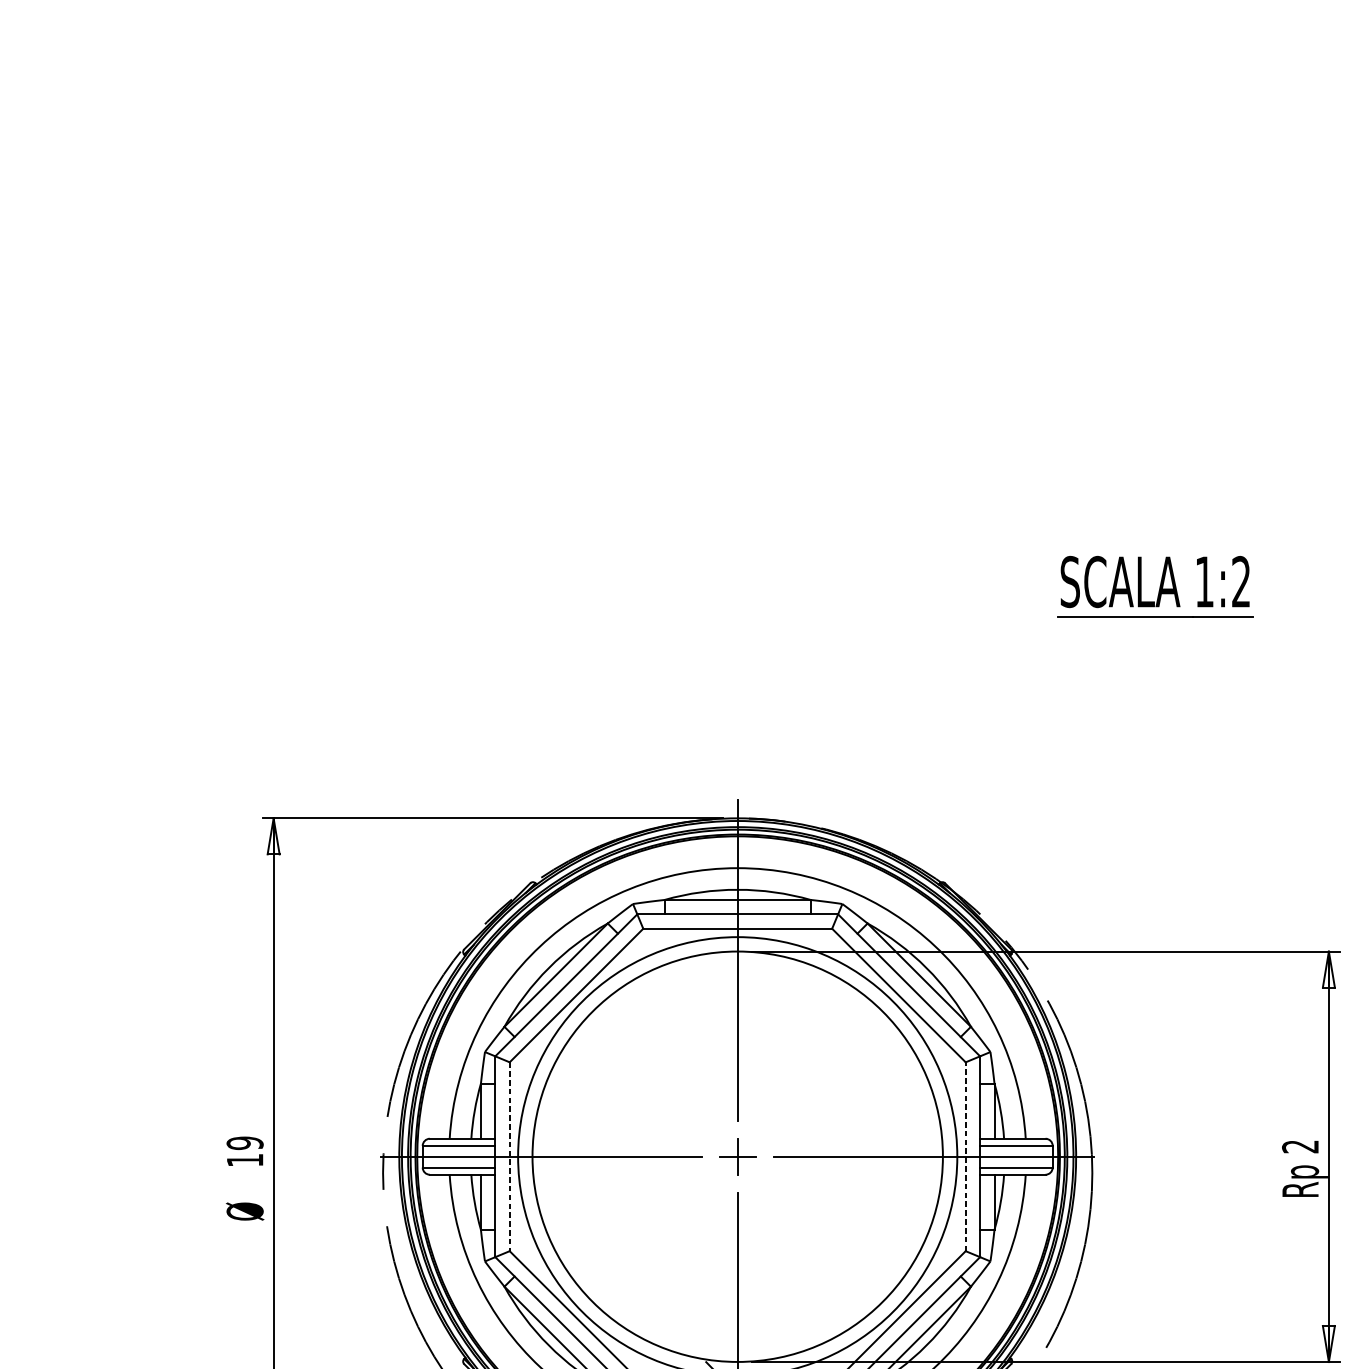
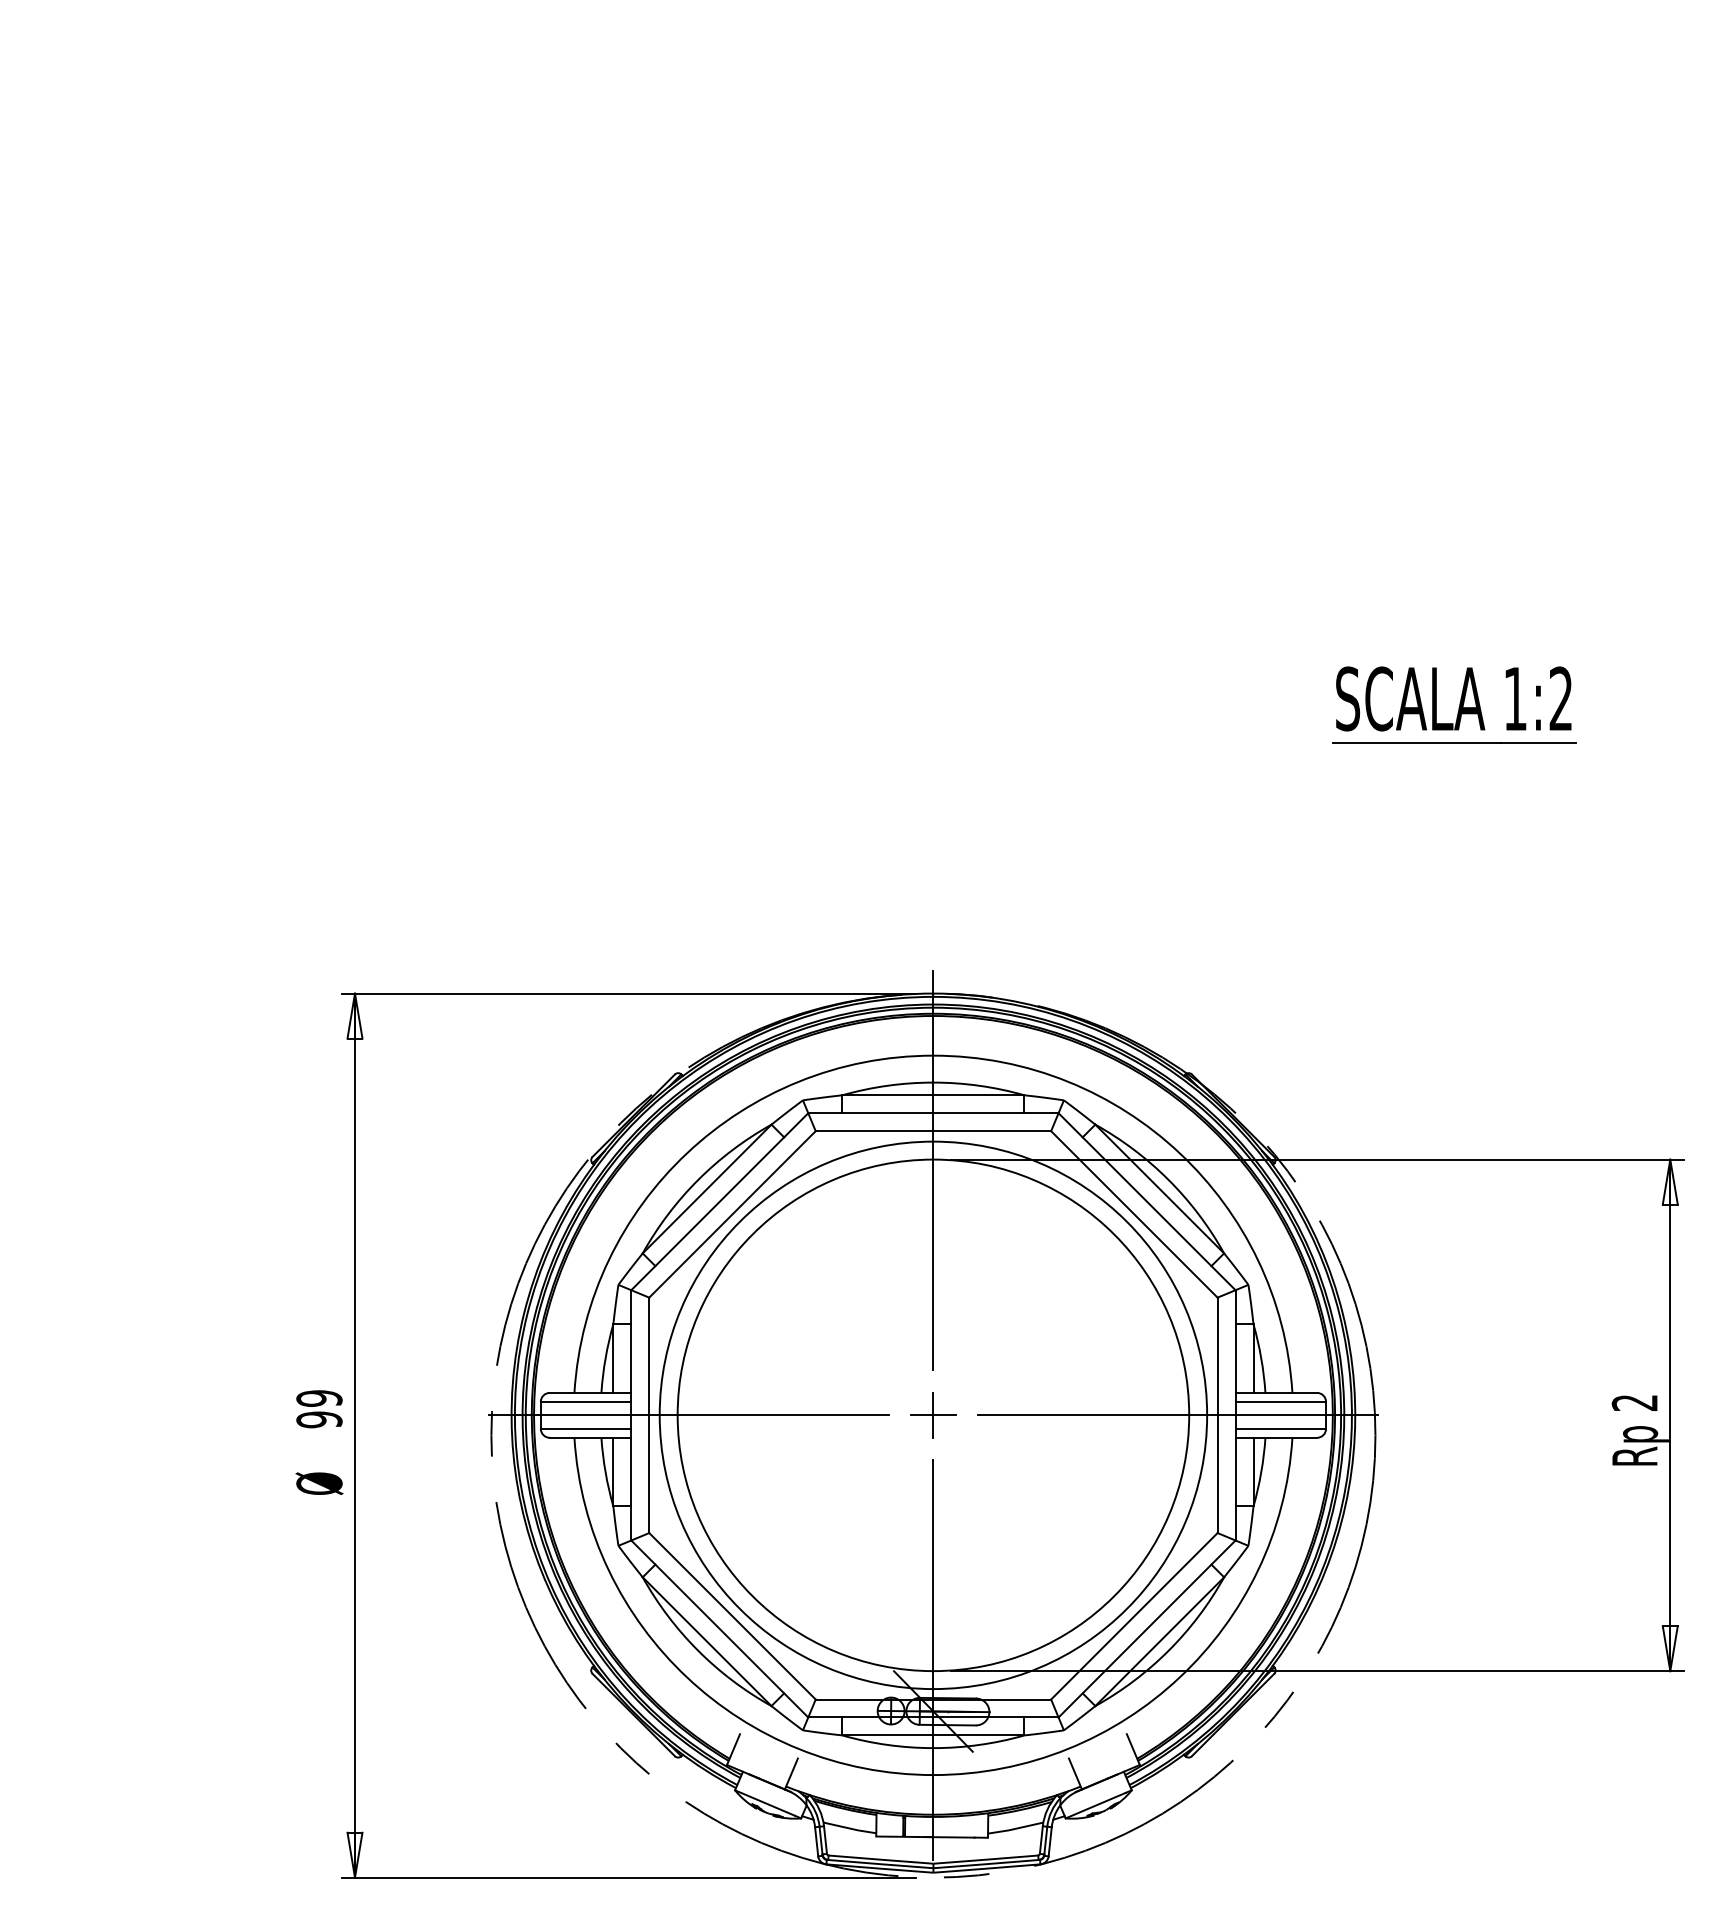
line: (509, 1156) -> (649, 1415), dashed -> solid
line: (965, 1156) -> (1217, 1415), dashed -> solid
text: (245, 1160) -> (319, 1419), 19 -> 99

